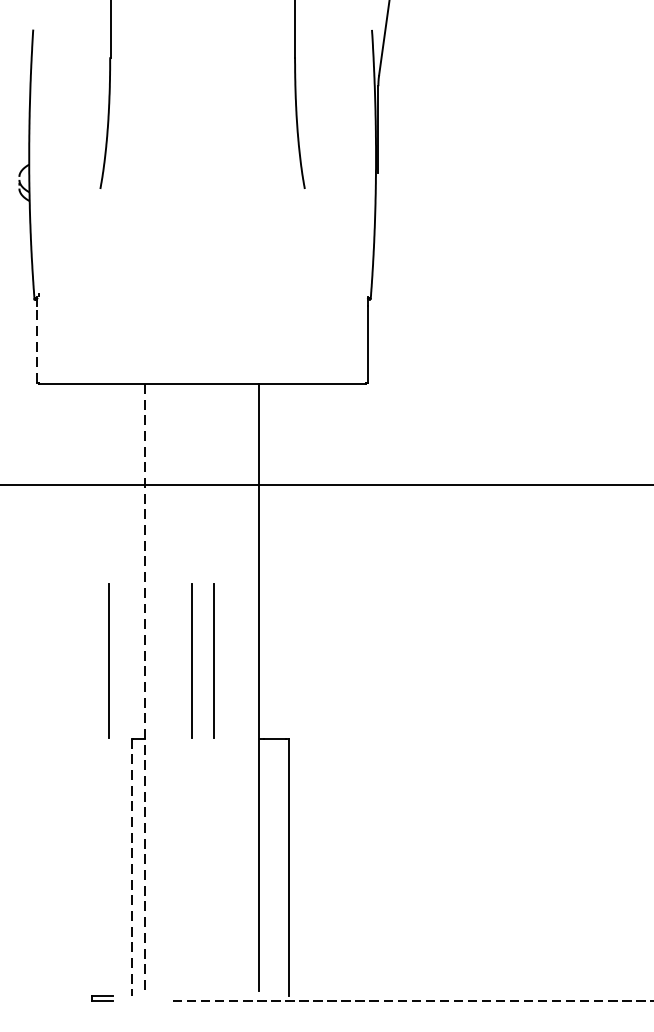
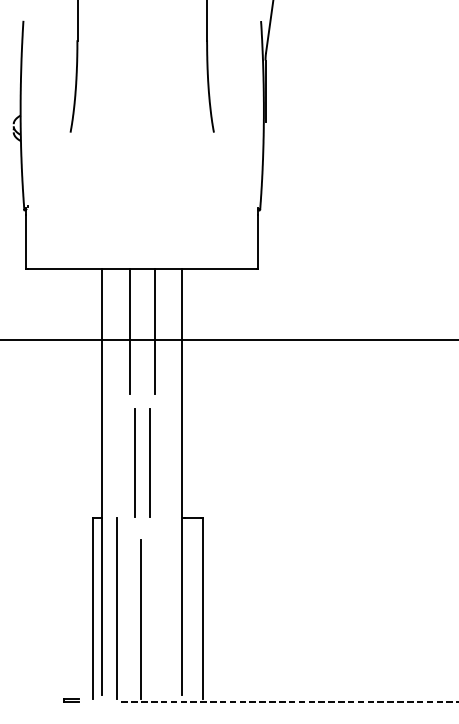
line: (37, 344) -> (26, 241), dashed -> solid
line: (184, 472) -> (129, 331), added
line: (220, 472) -> (154, 331), added
line: (108, 659) -> (76, 462), removed
line: (145, 687) -> (102, 482), dashed -> solid
line: (165, 867) -> (116, 608), added
line: (131, 868) -> (92, 609), dashed -> solid
line: (201, 883) -> (141, 619), added

